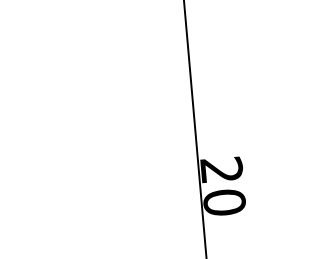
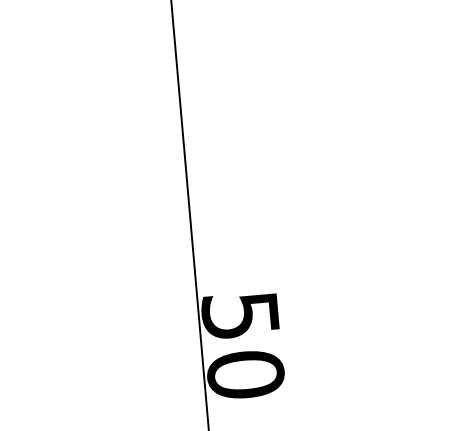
text: (221, 169) -> (240, 314), 20 -> 50

